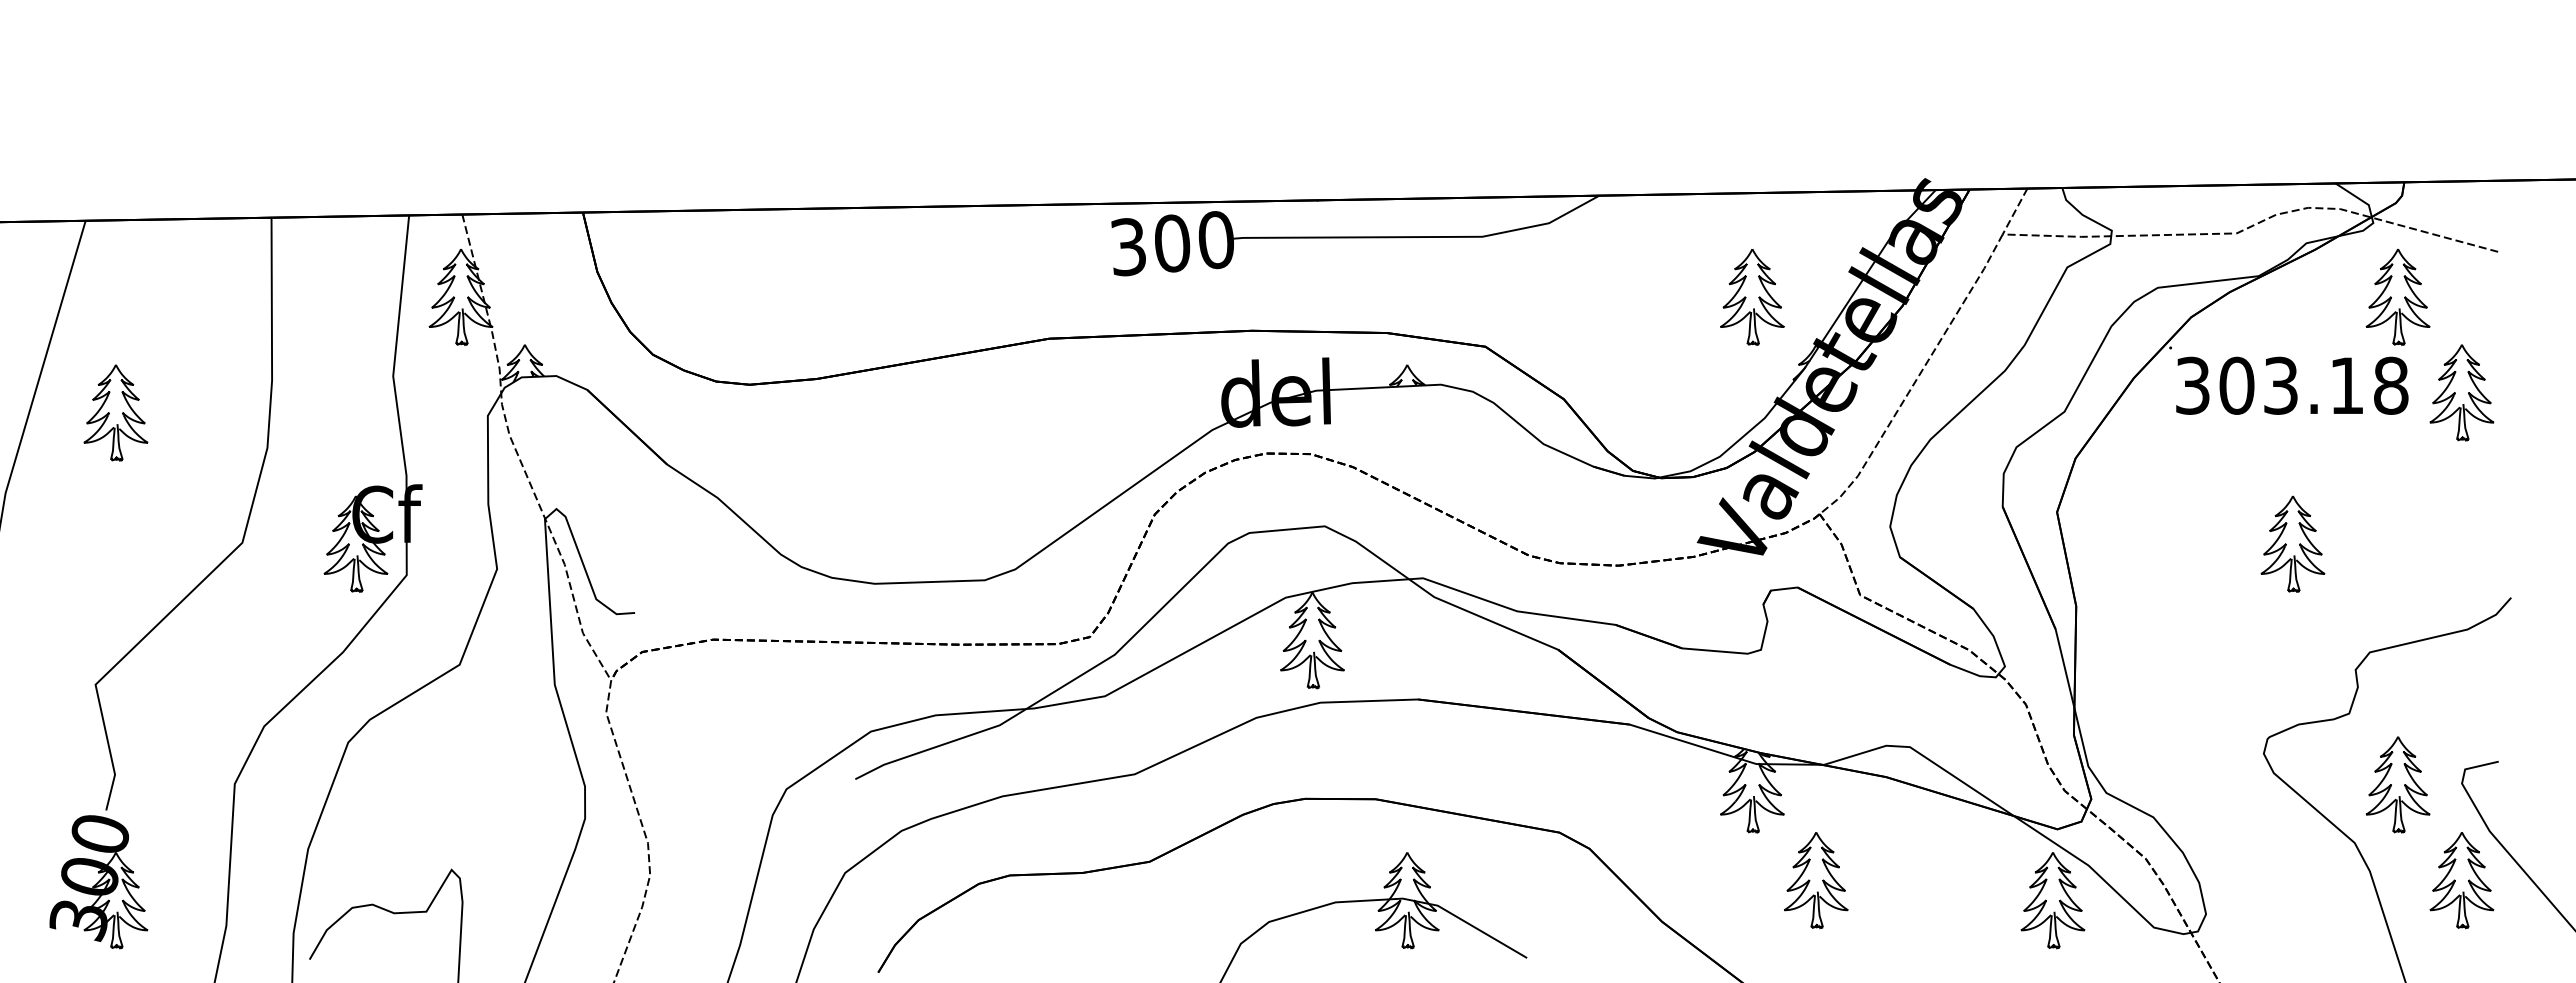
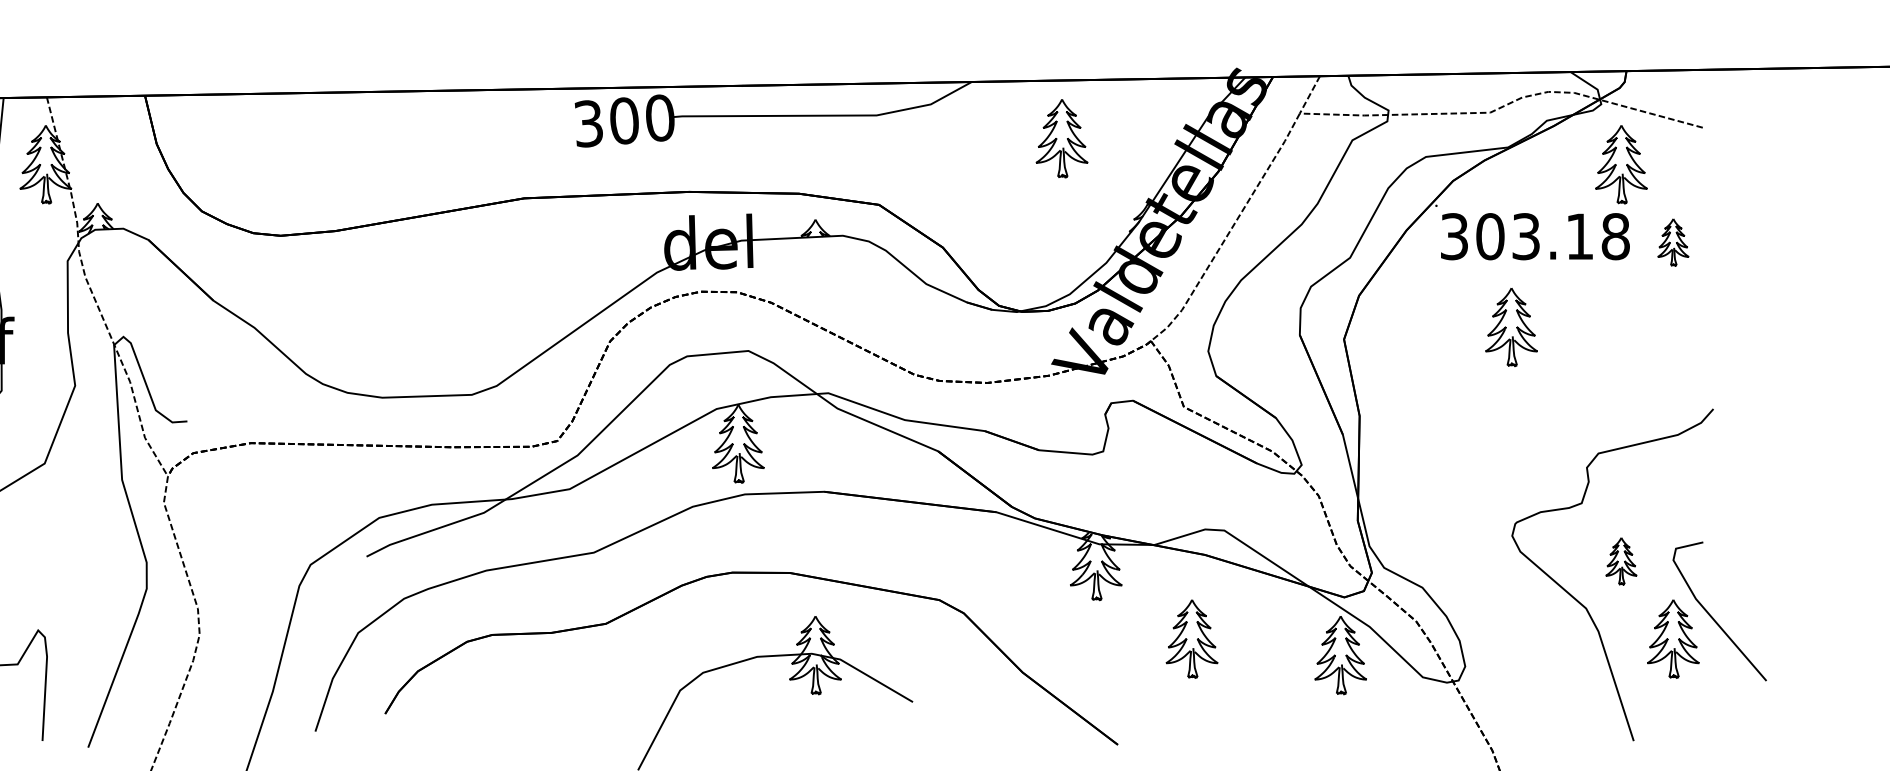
part: (1752, 297) -> (1062, 138), moved
part: (2461, 392) -> (1673, 242), size x0.6
part: (2292, 543) -> (1511, 326), moved
part: (2397, 784) -> (1620, 560), size x0.6
part: (1816, 880) -> (1192, 639), moved

